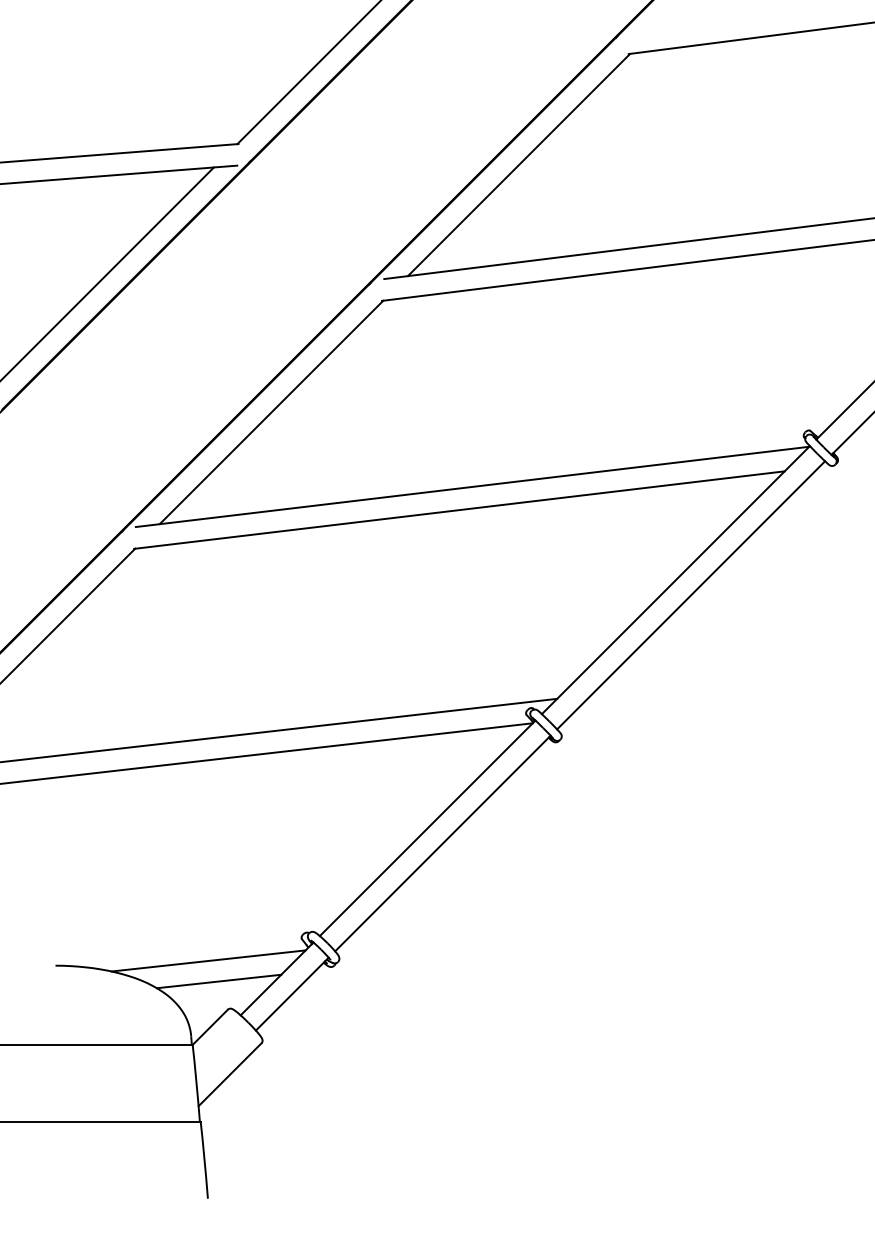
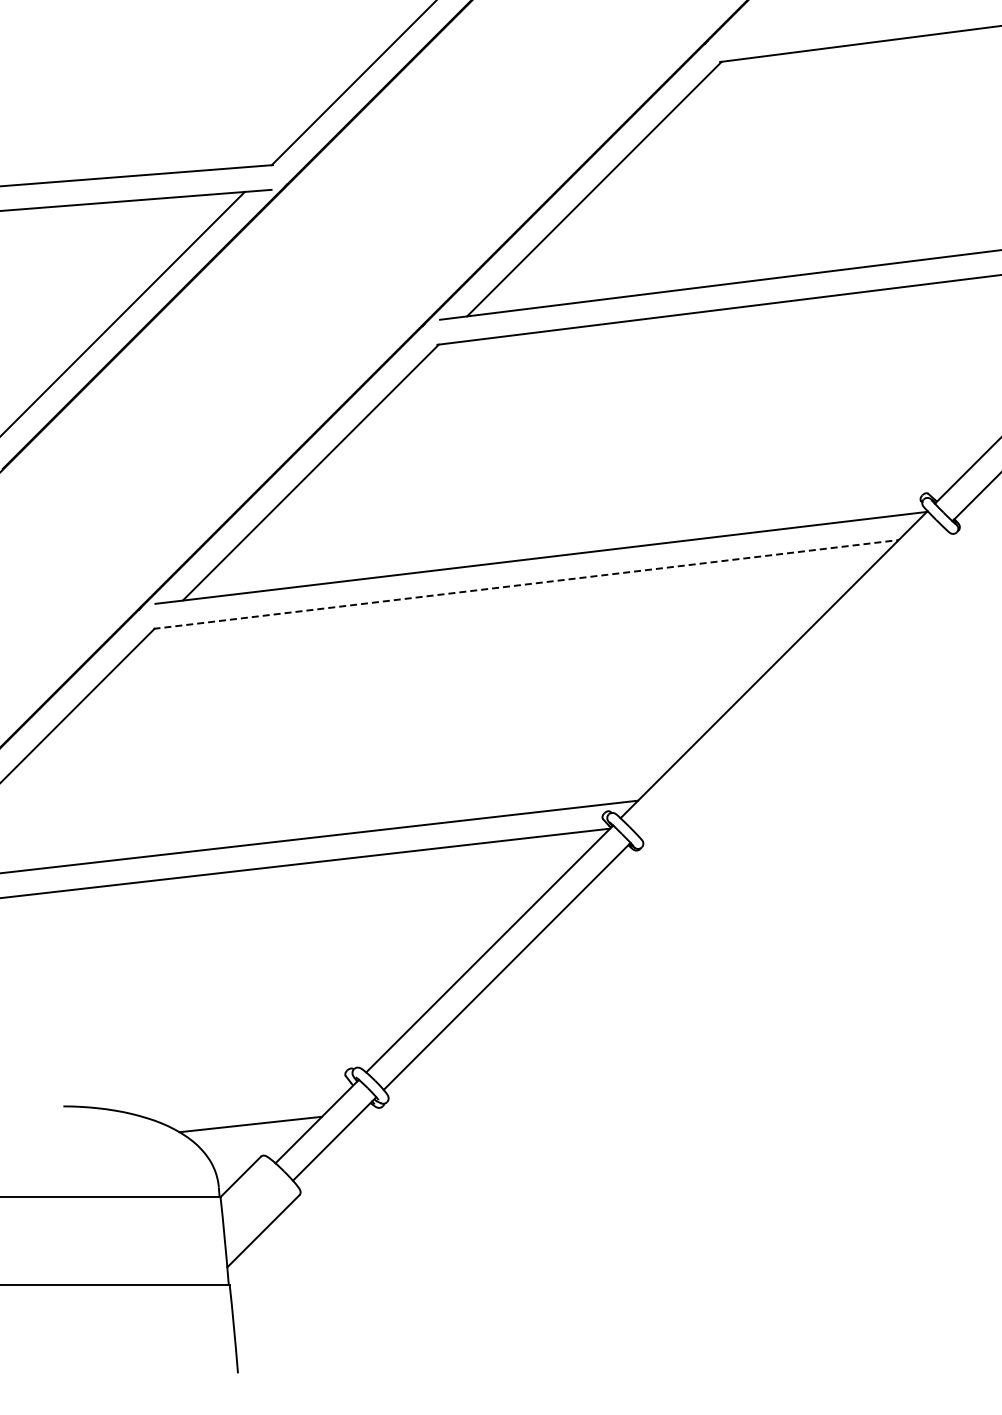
line: (459, 510) -> (526, 584), solid -> dashed
line: (691, 594) -> (791, 681), removed
line: (208, 960) -> (238, 1100), removed

